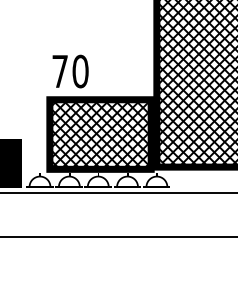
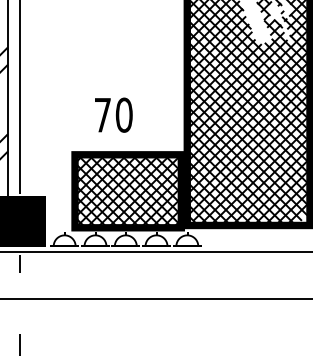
text: (70, 70) -> (113, 114), moved

